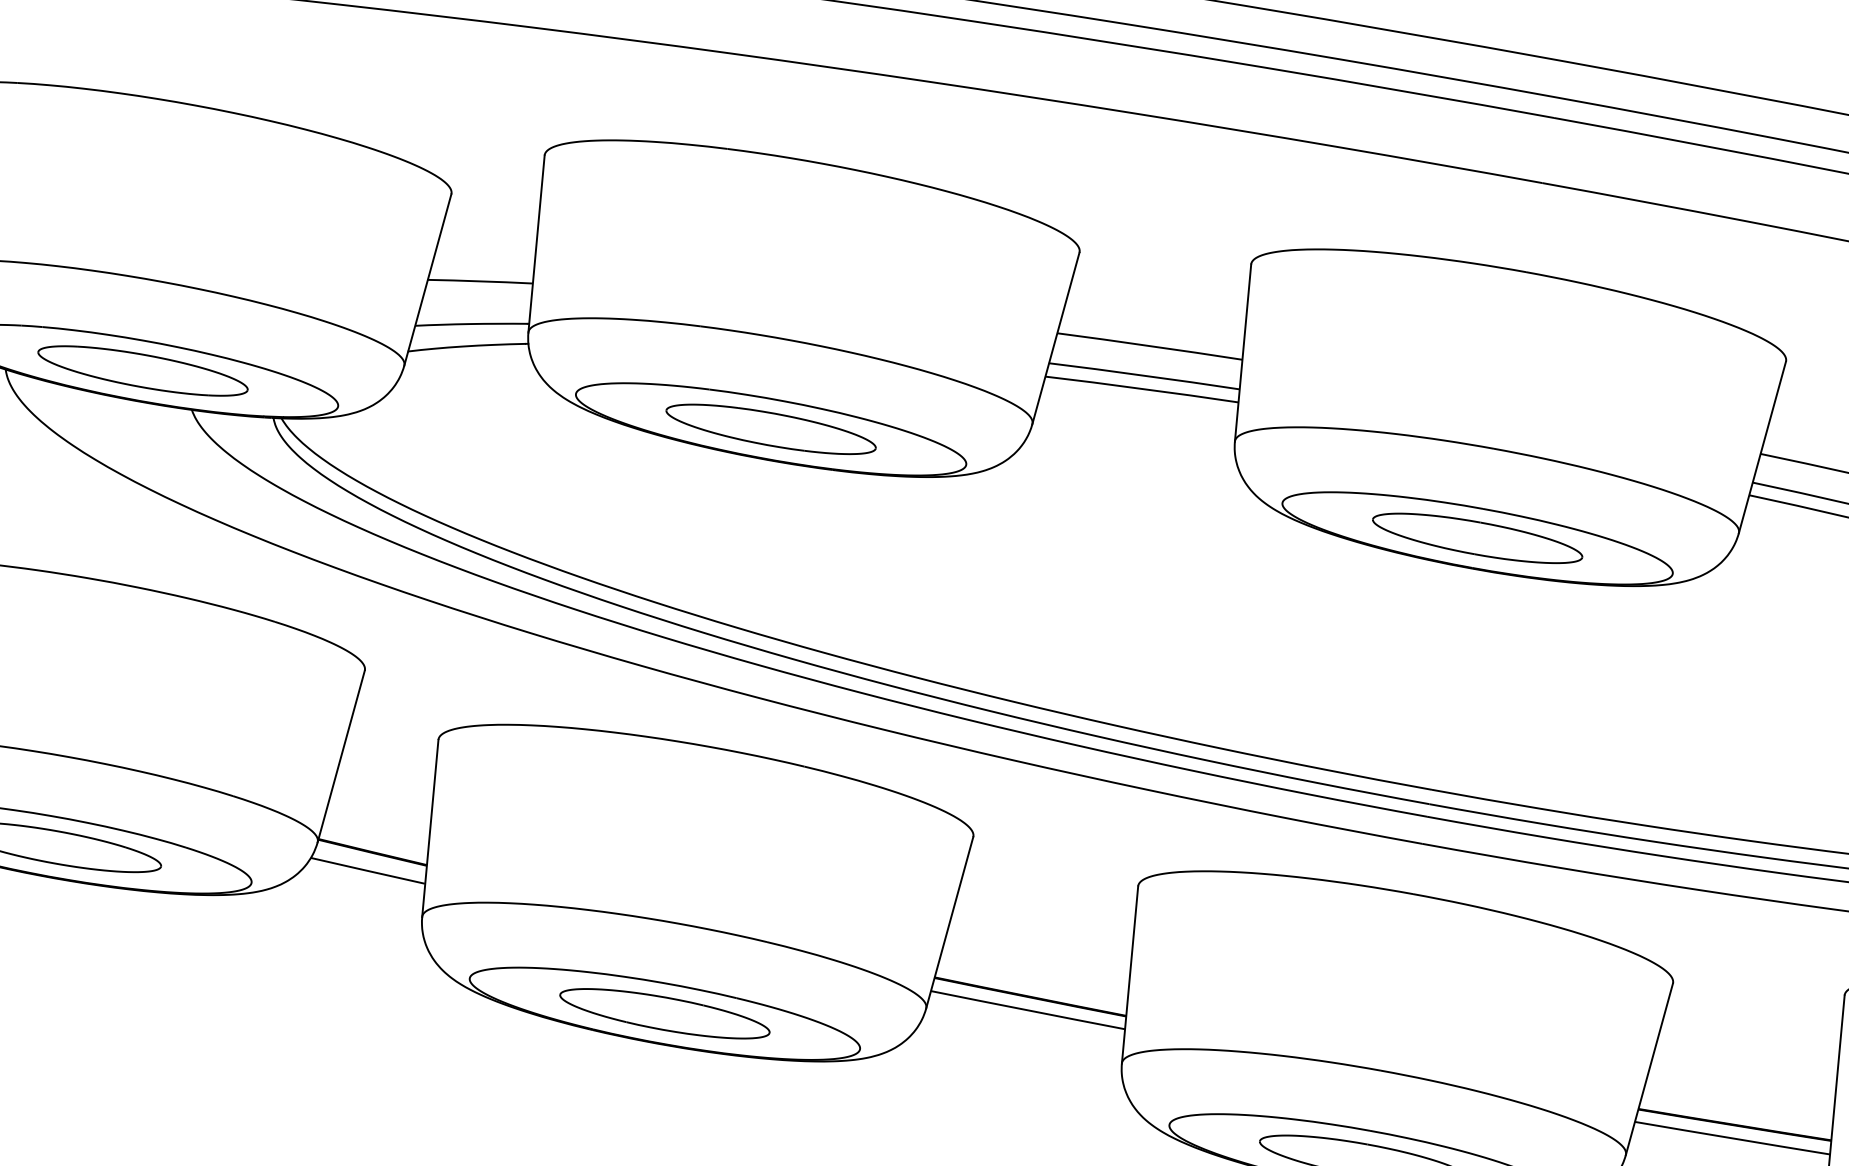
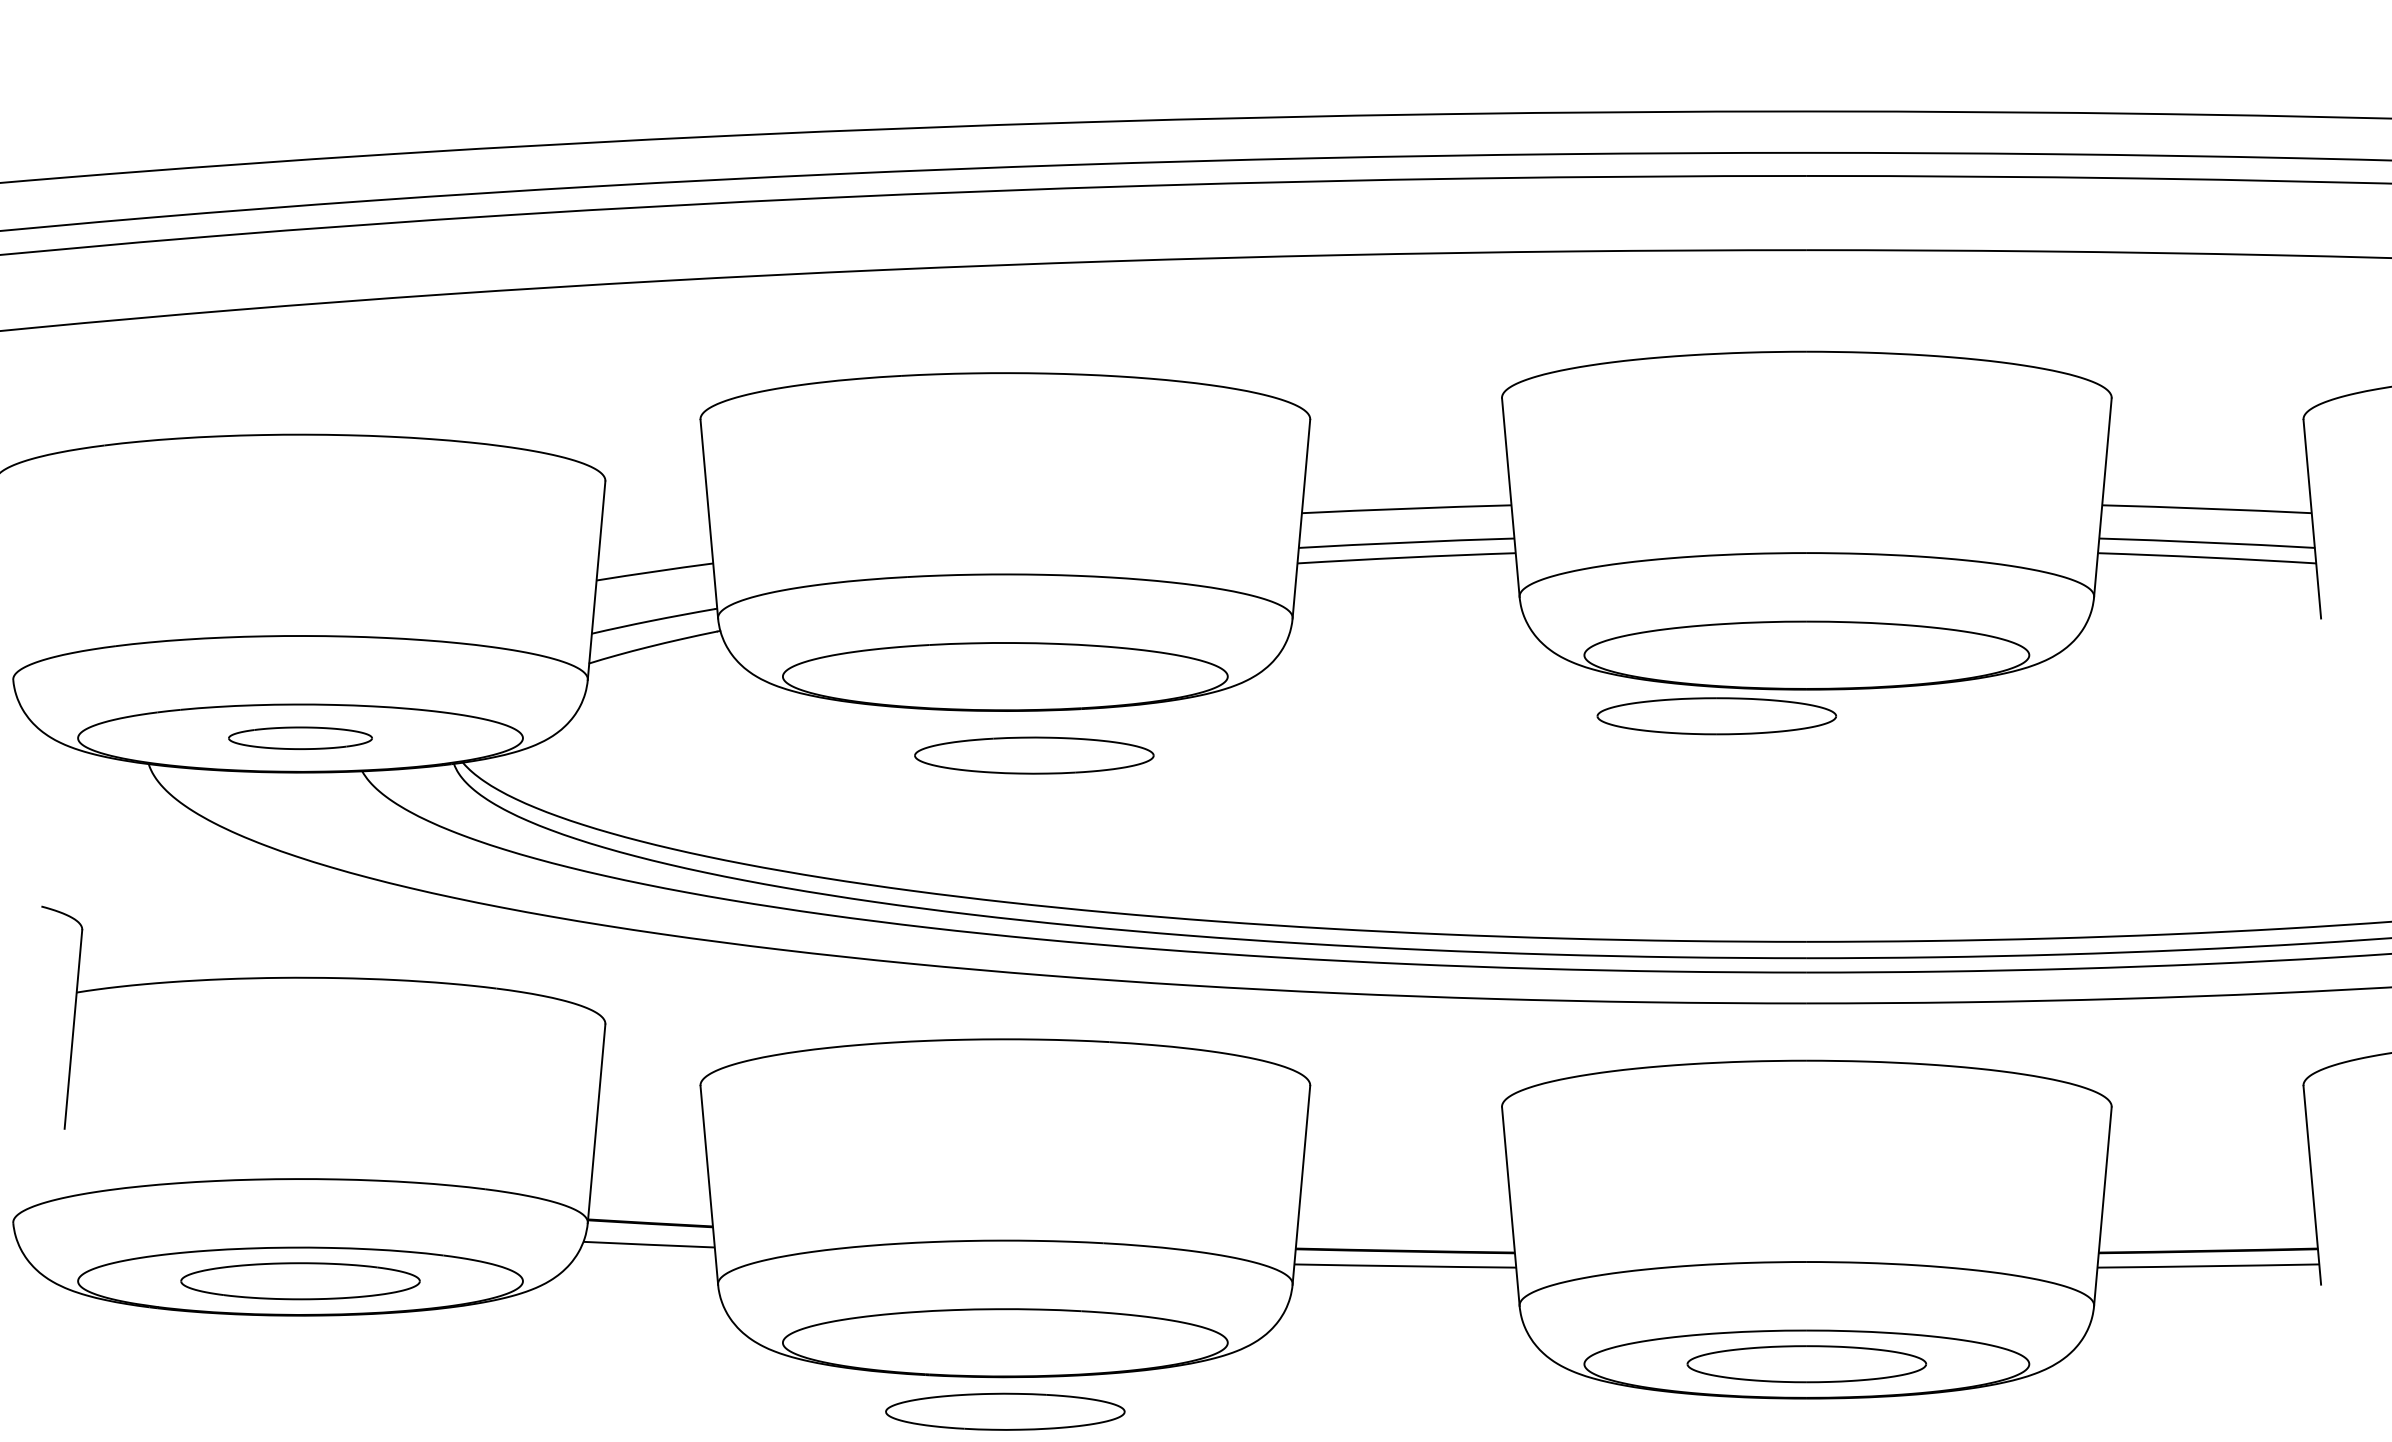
part: (142, 371) -> (300, 738), size x0.6
part: (771, 429) -> (1034, 755), moved
part: (1477, 538) -> (1716, 716), moved
part: (665, 1013) -> (1005, 1411), moved

